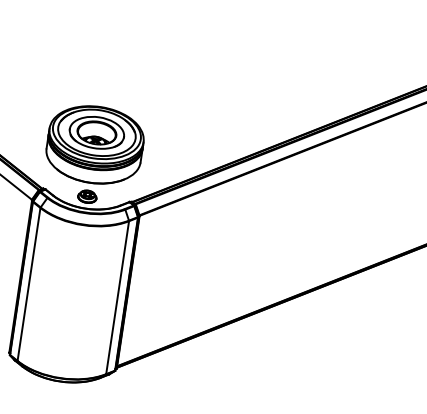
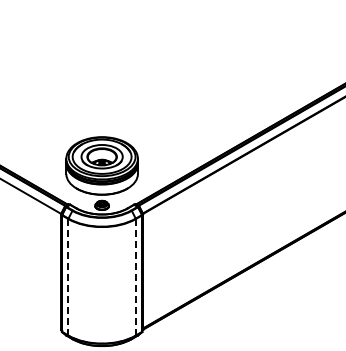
line: (29, 284) -> (68, 277), solid -> dashed
line: (117, 296) -> (135, 276), solid -> dashed

